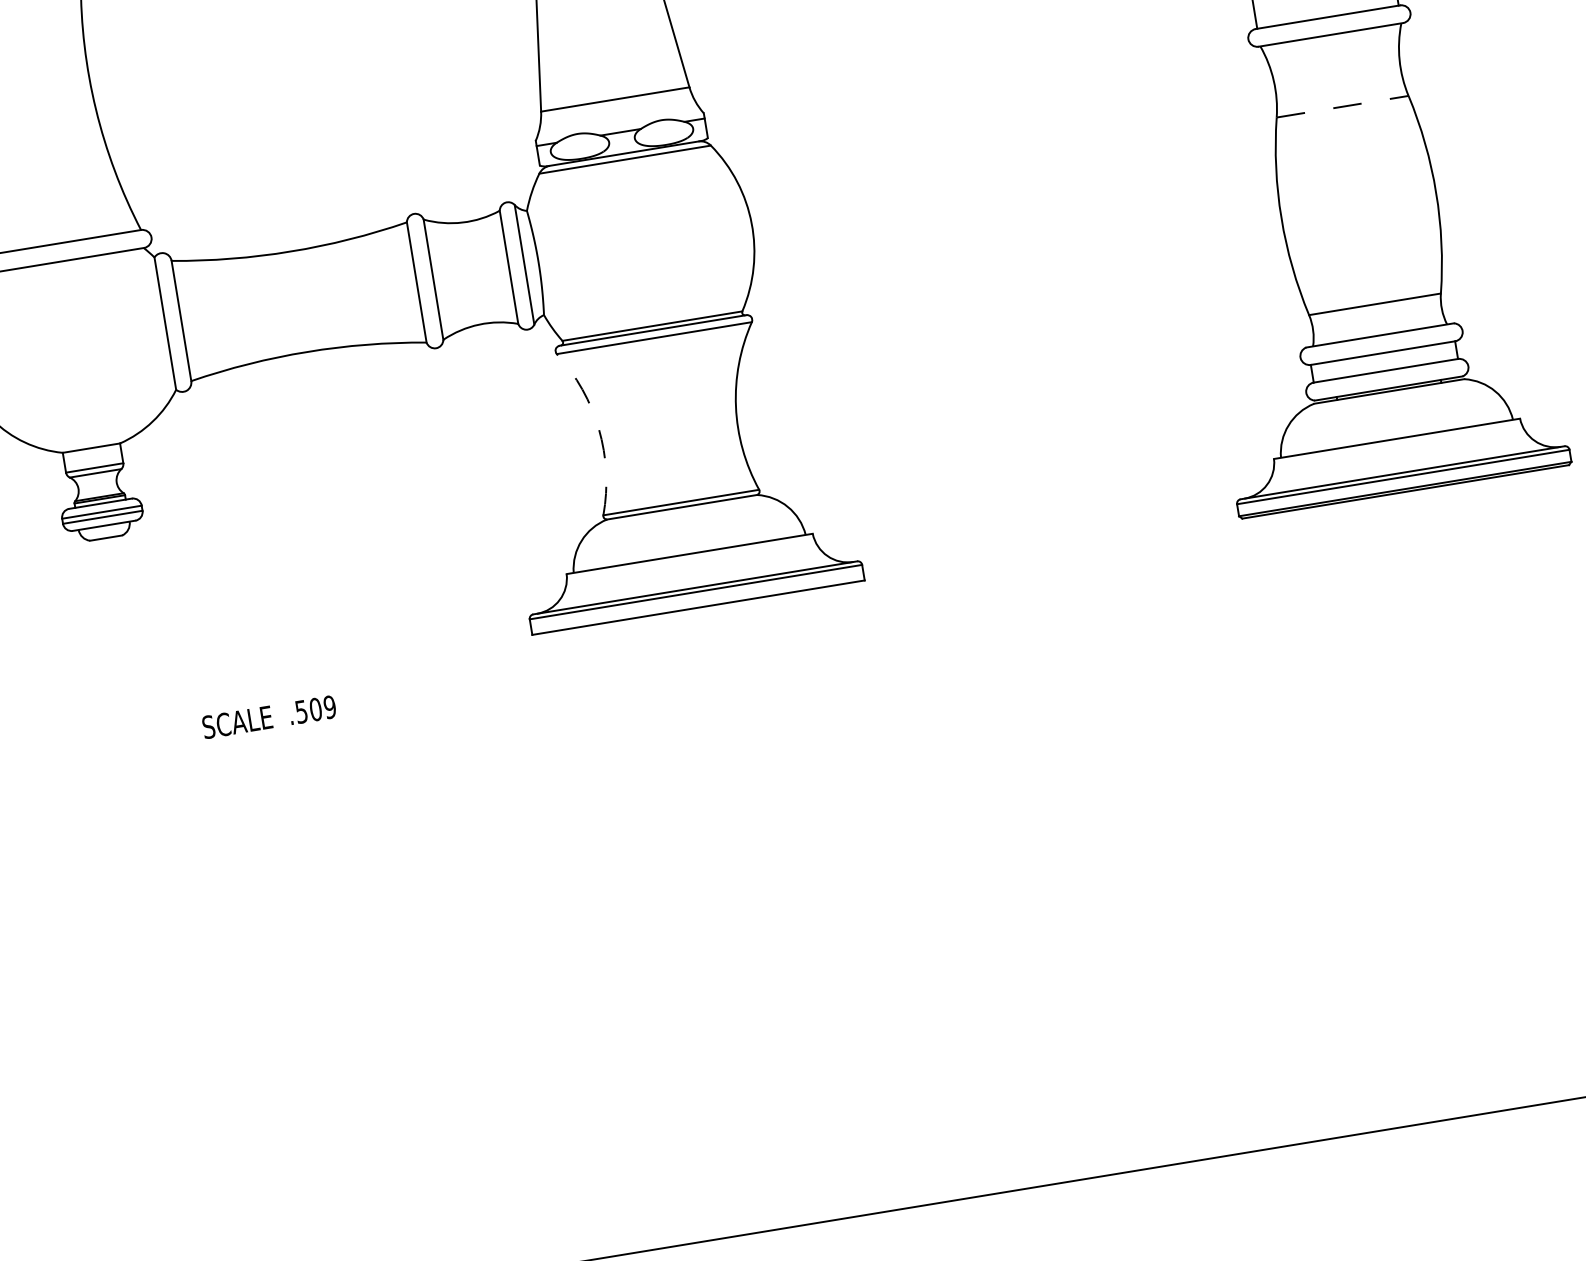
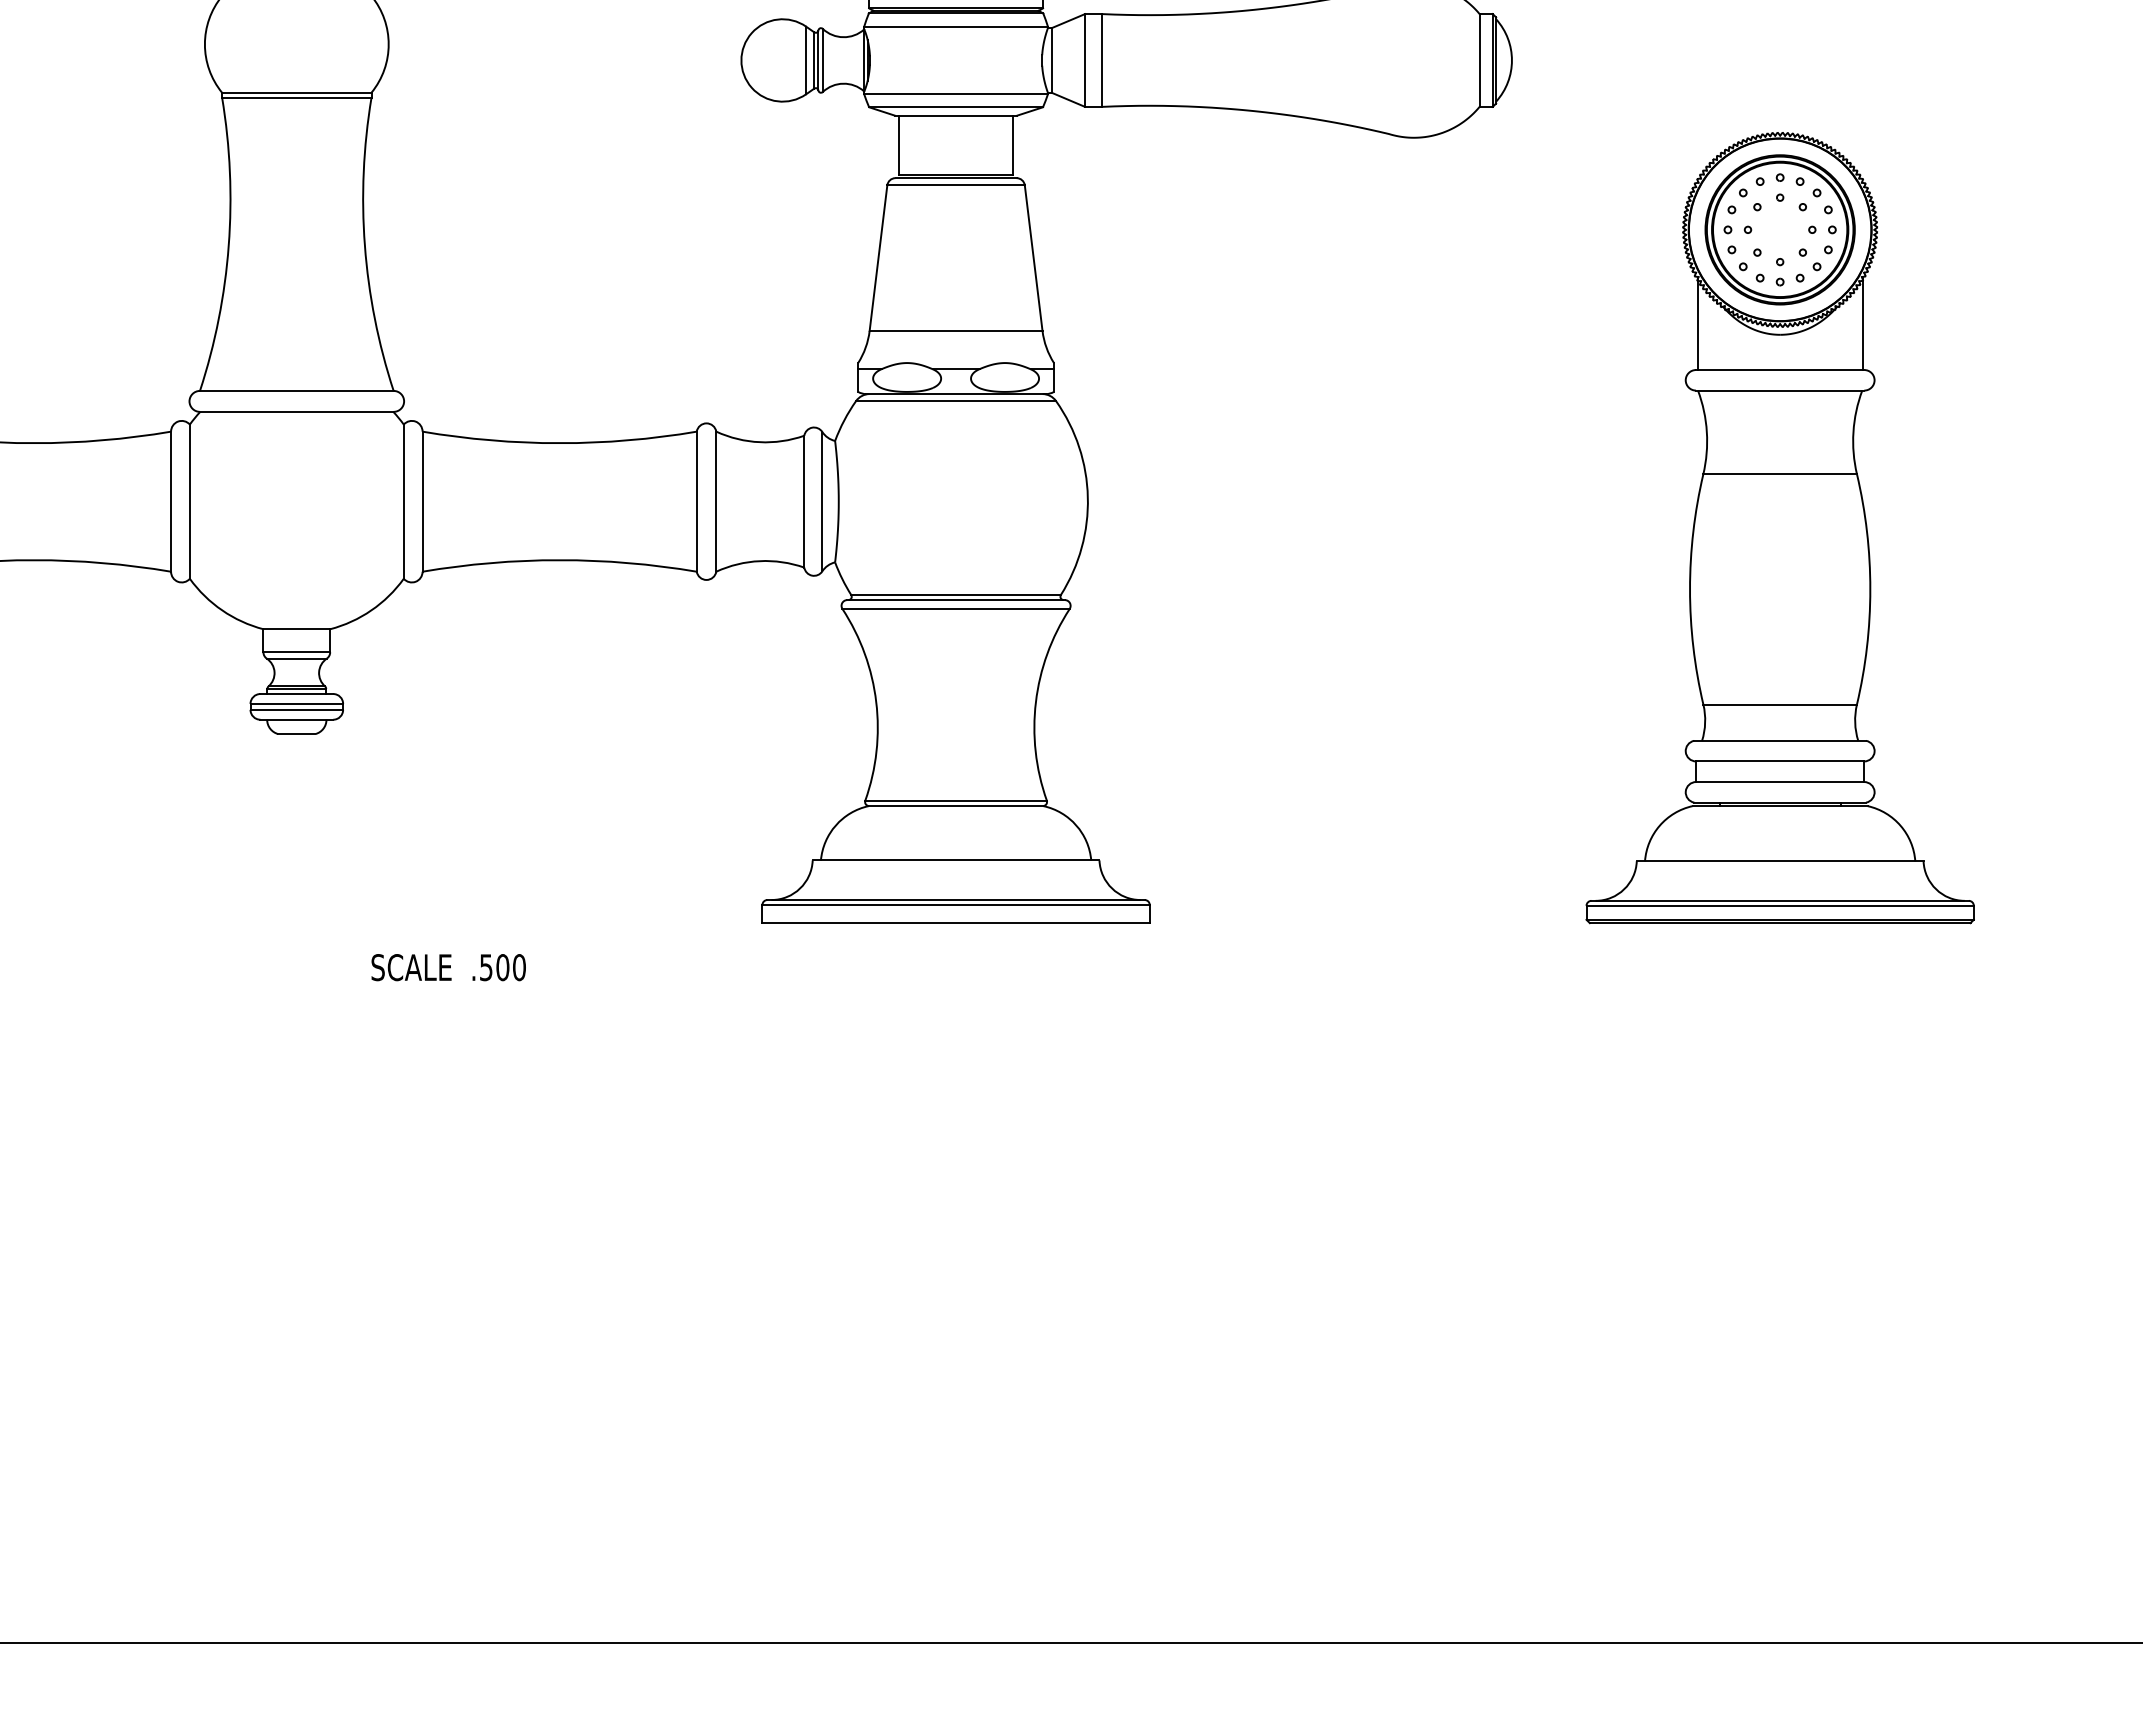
line: (1342, 106) -> (1780, 474), dashed -> solid
arc: (599, 429) -> (876, 702), dashed -> solid
text: (329, 707) -> (518, 967), .509 -> .500

